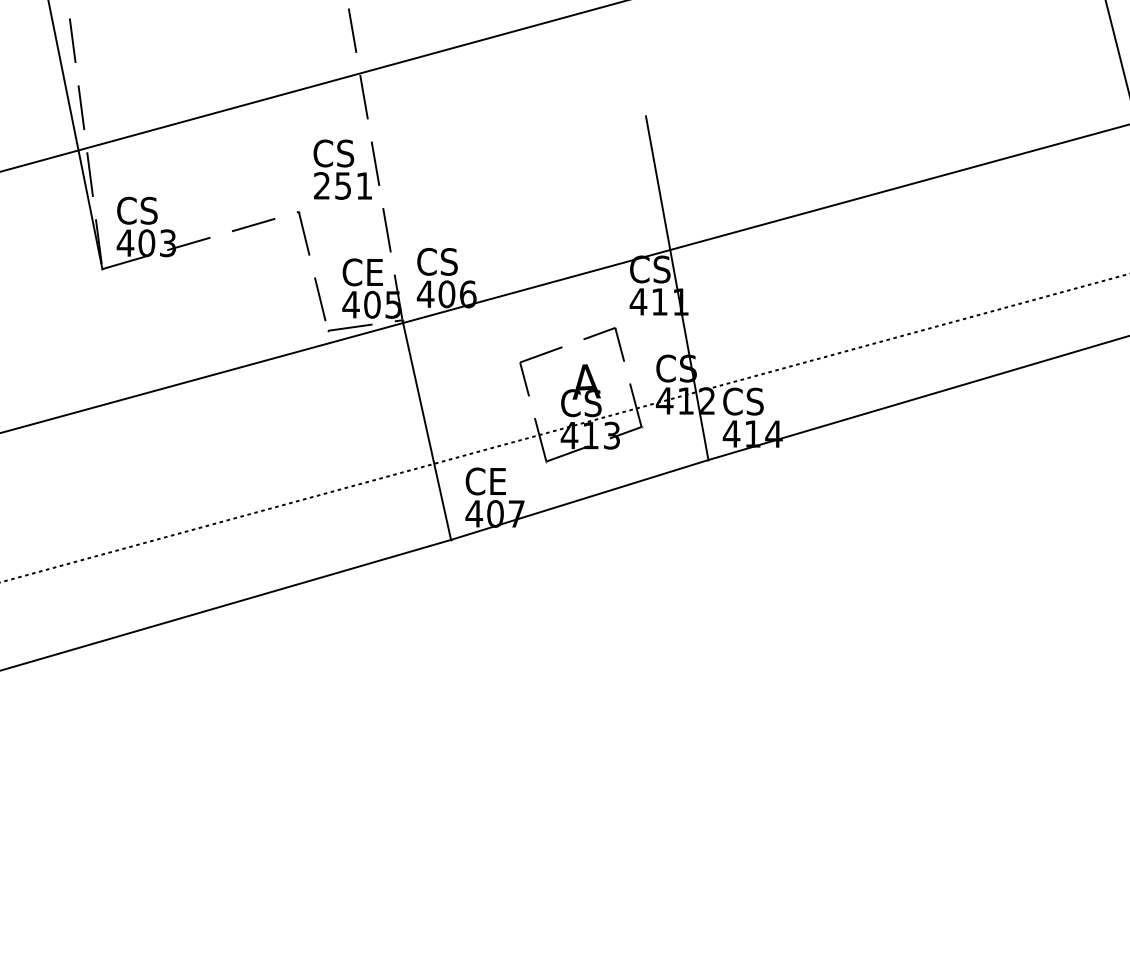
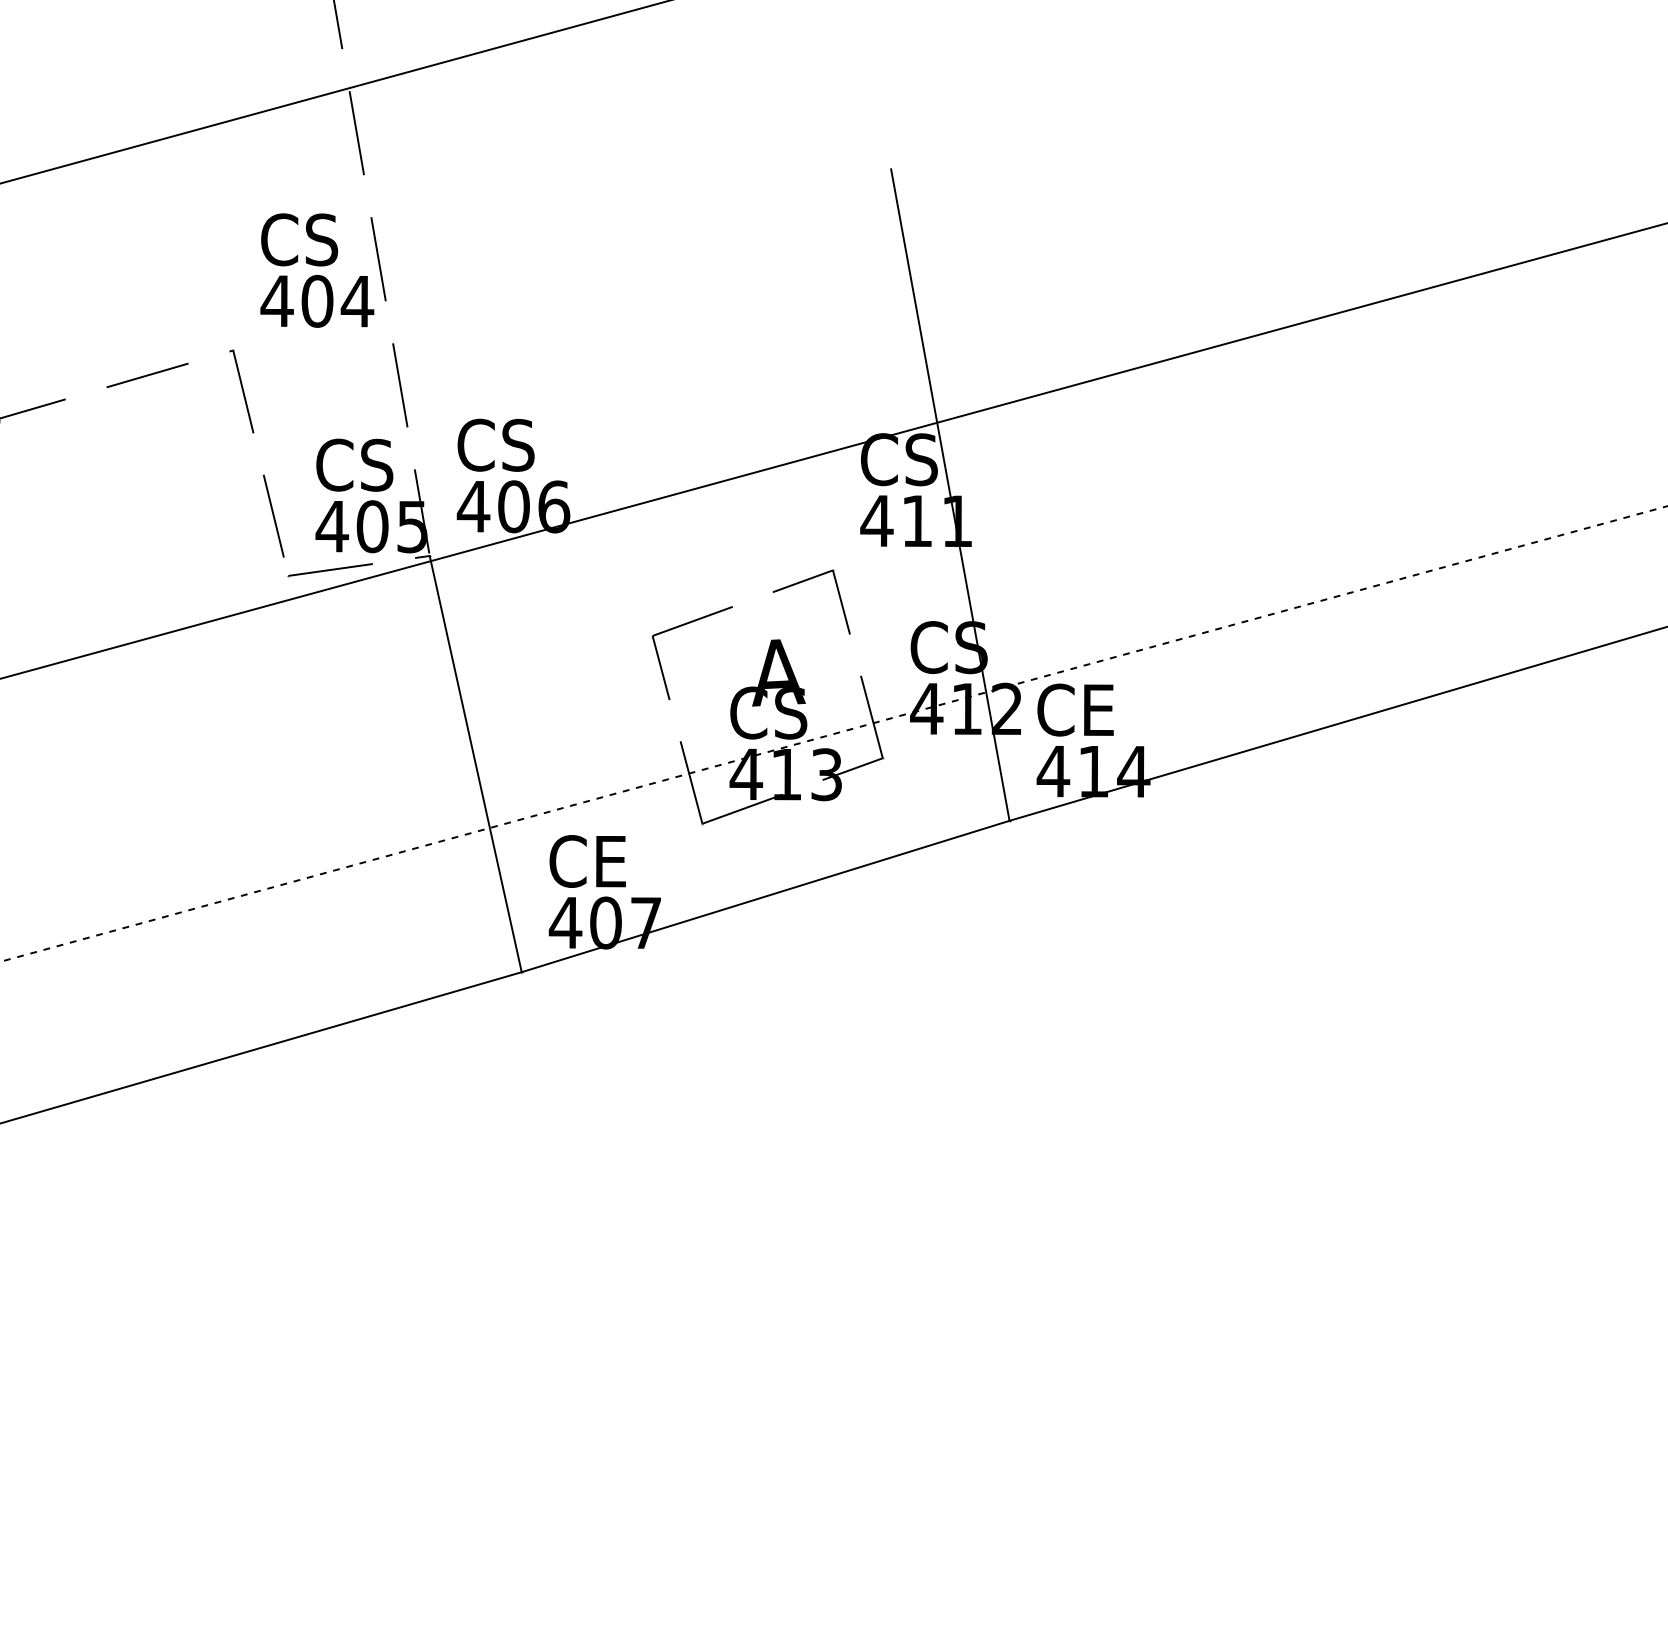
text: (343, 185) -> (317, 300), 251 -> 404
text: (374, 272) -> (376, 465), CE -> CS
text: (754, 401) -> (1096, 709), CS -> CE

